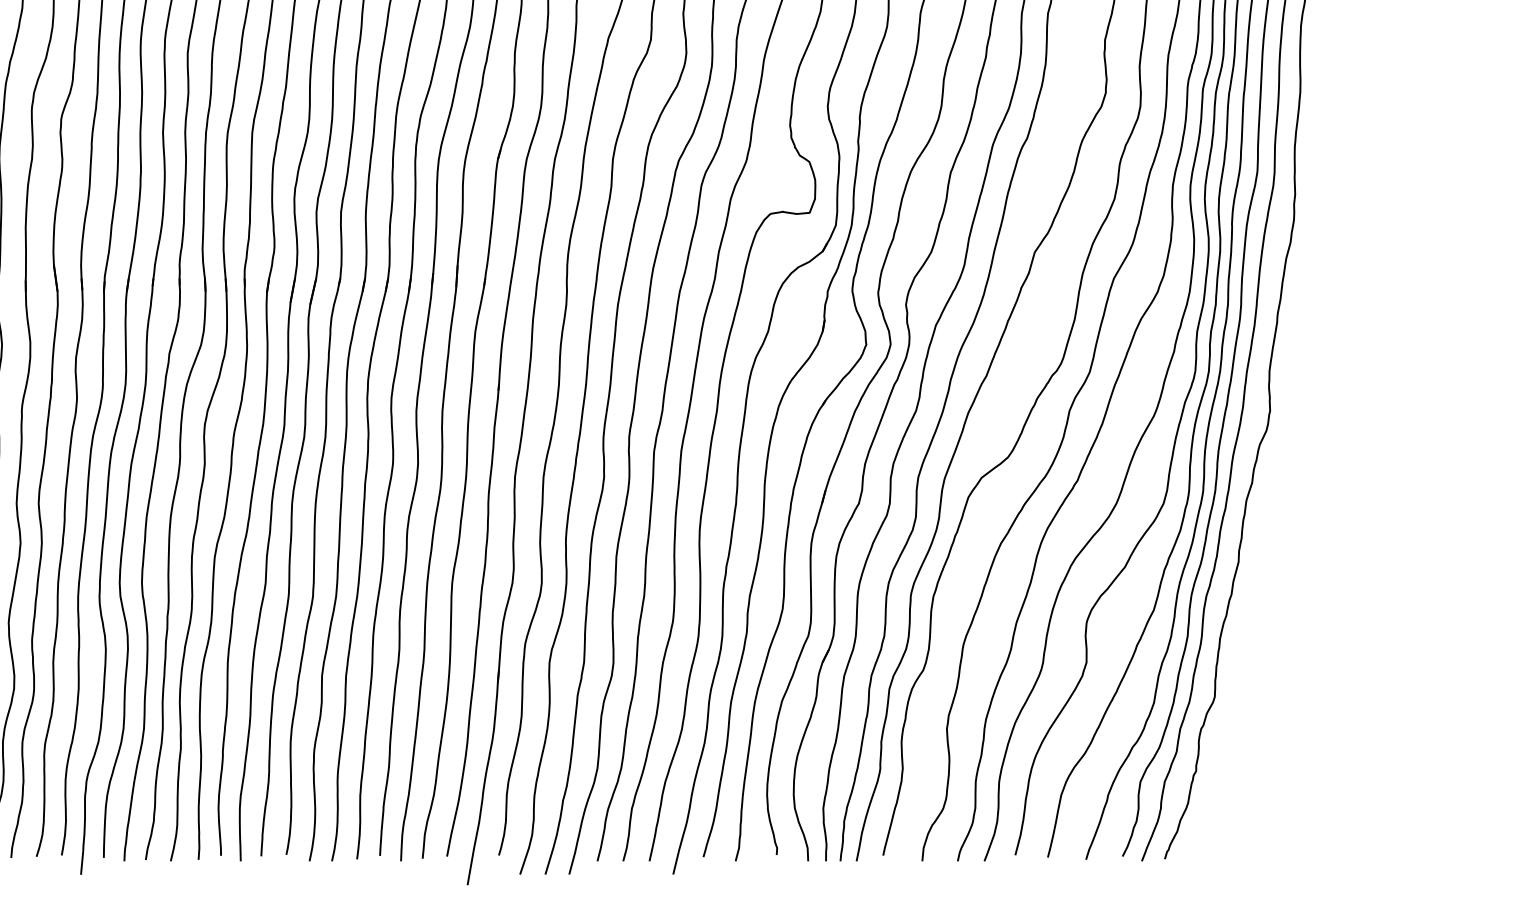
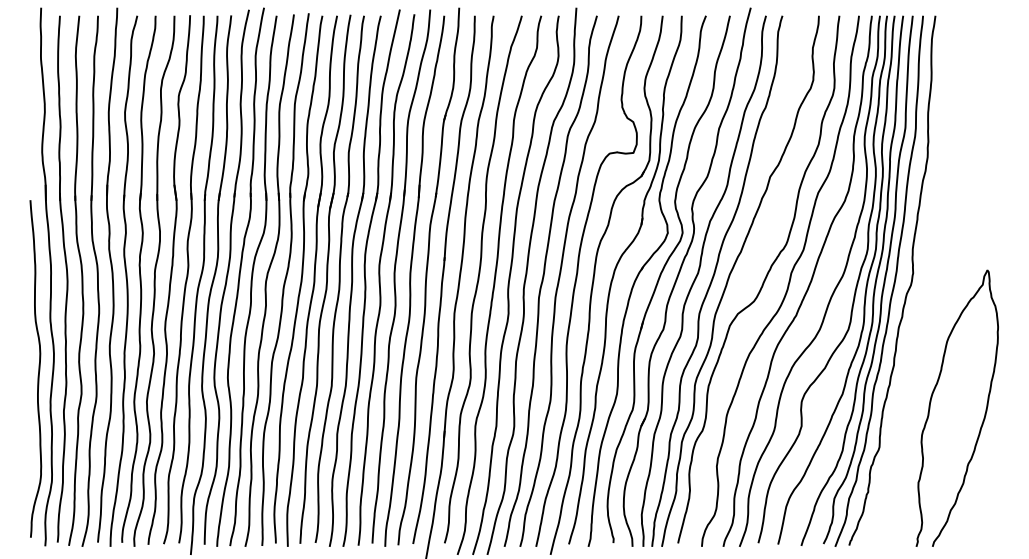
curve: (1300, 623) -> (931, 402), added

